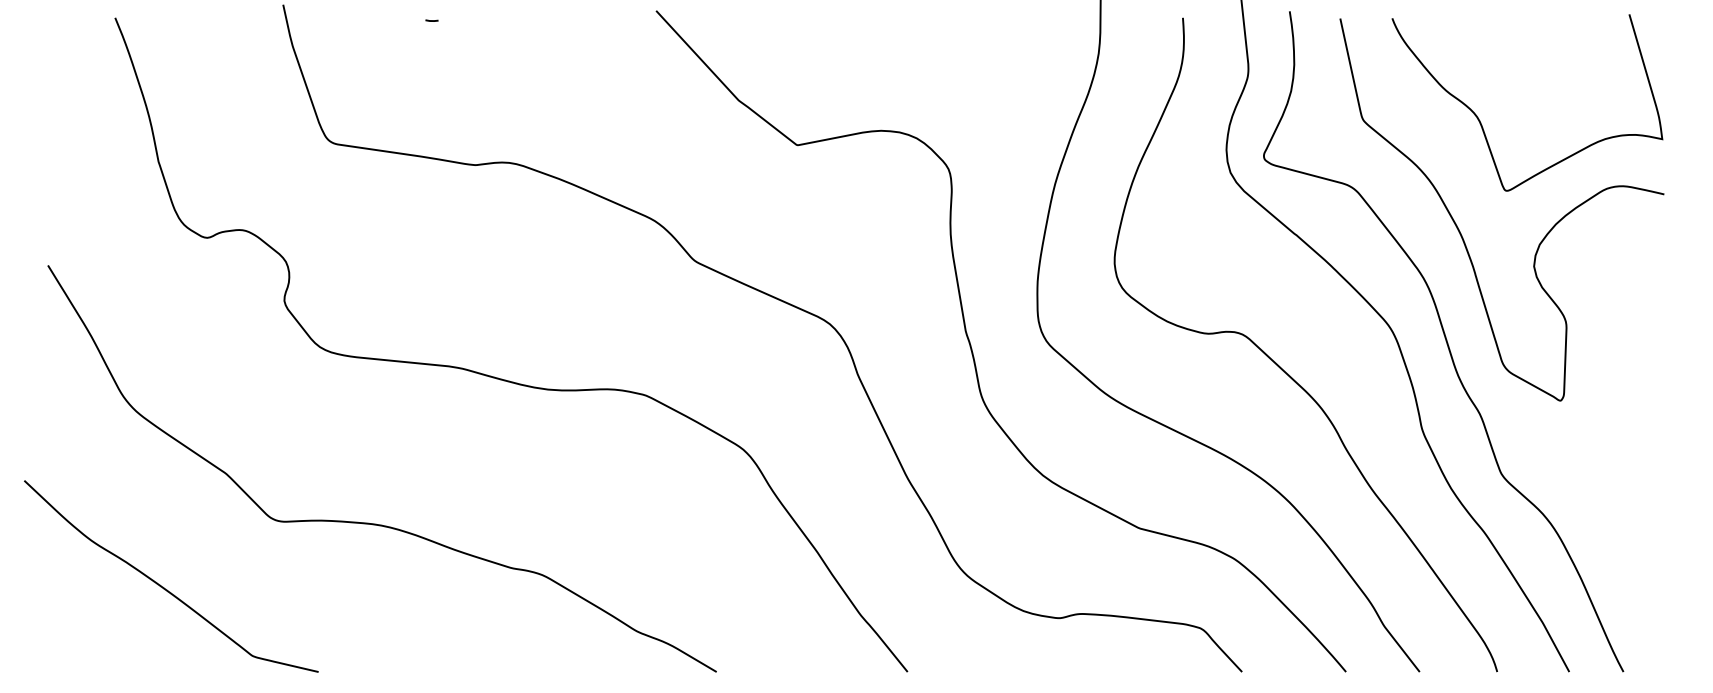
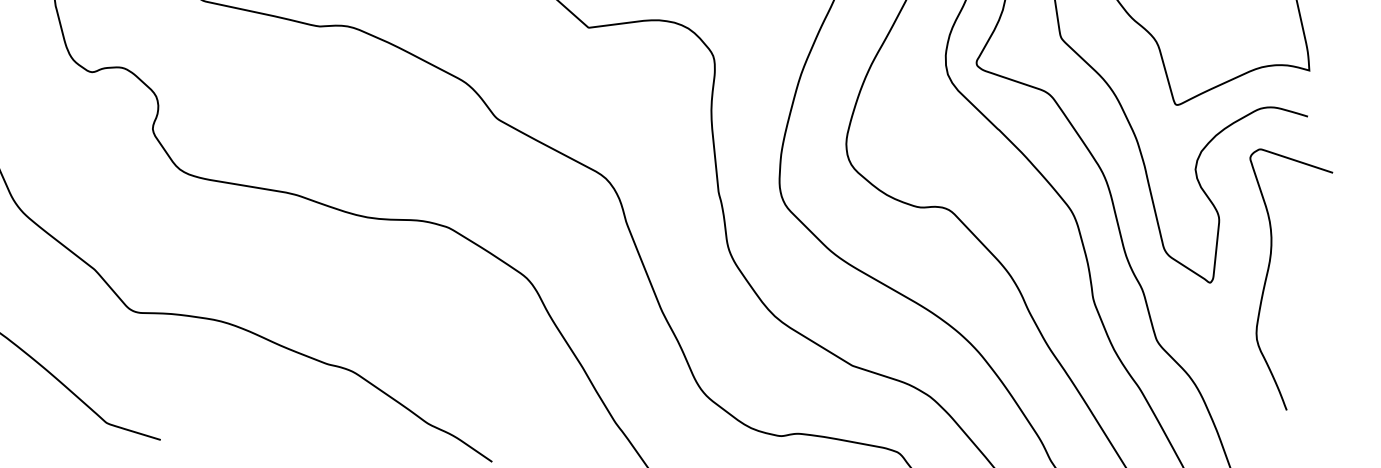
curve: (1628, 390) -> (1267, 277), added

